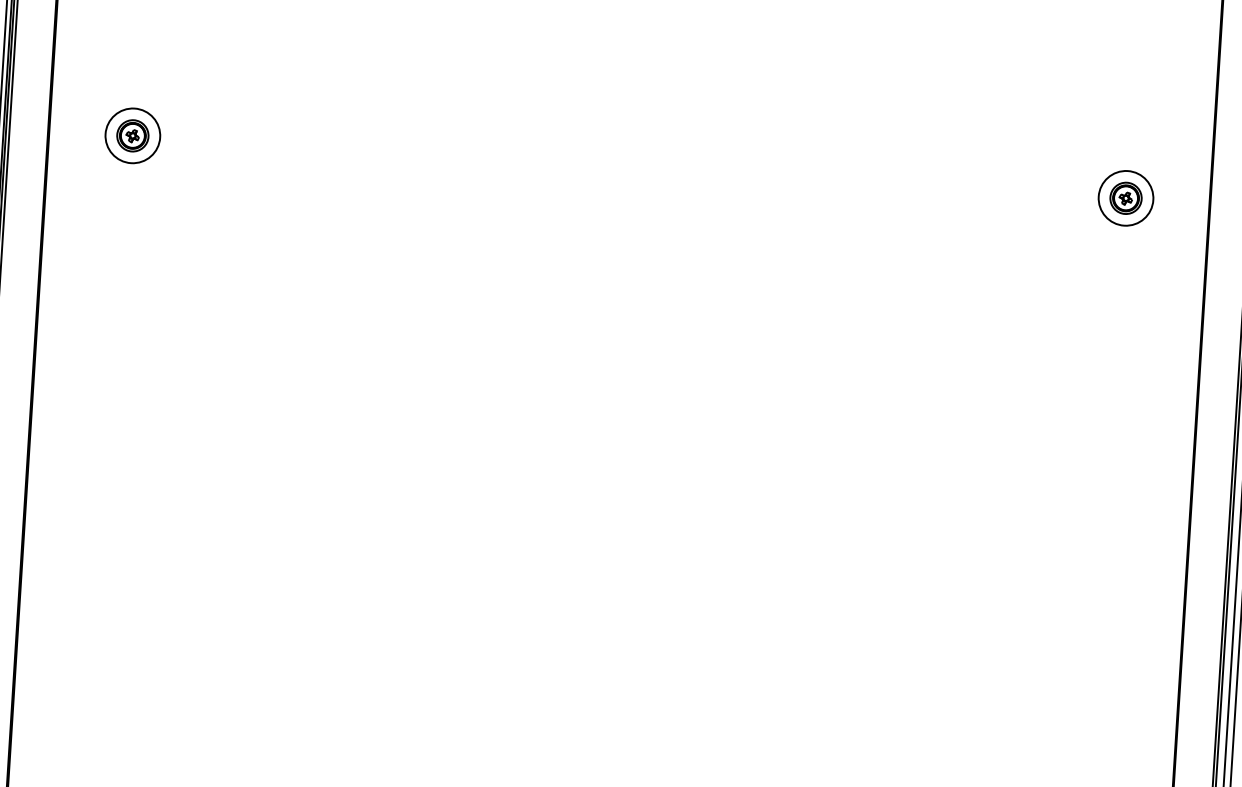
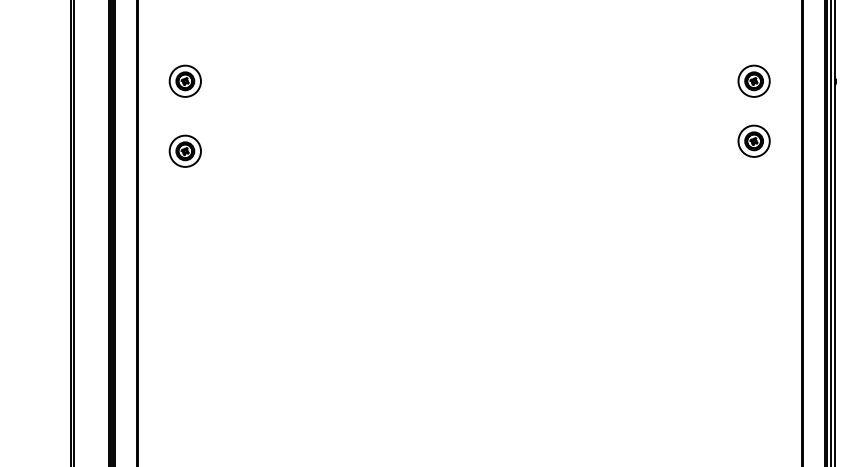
part: (123, 256) -> (184, 150), added
part: (1118, 301) -> (753, 140), added

